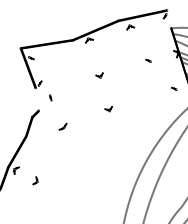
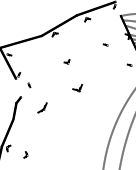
part: (108, 108) -> (77, 88), size x1.6
part: (62, 126) -> (42, 107), size x1.6

